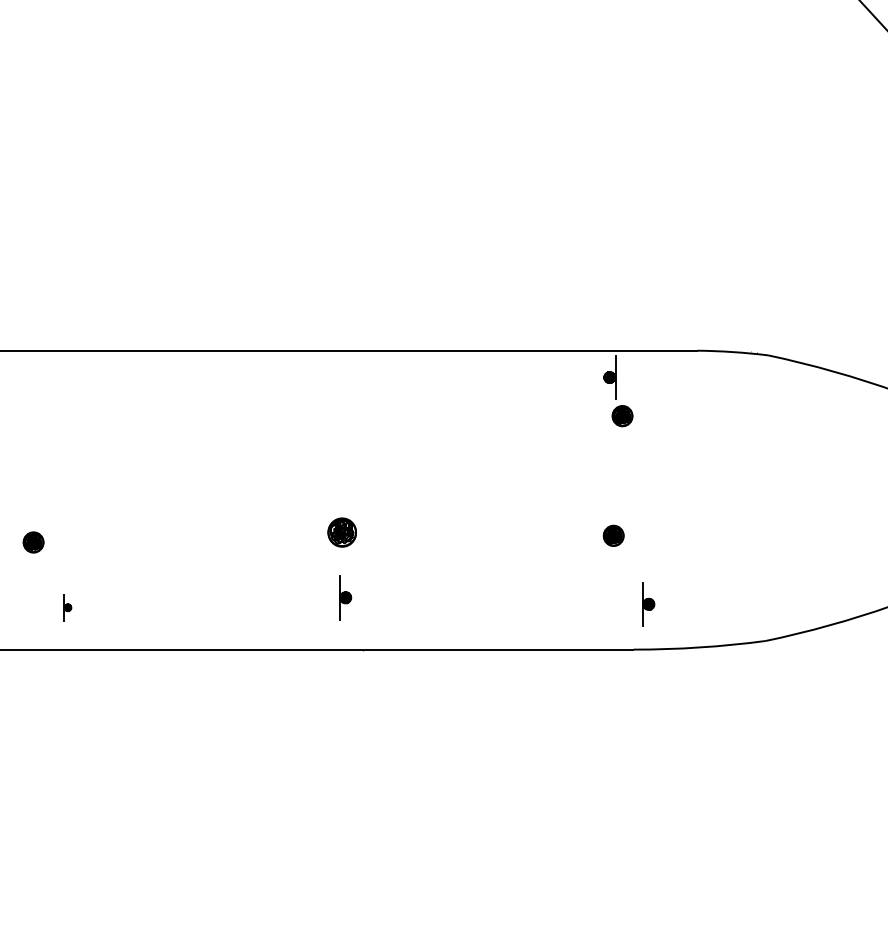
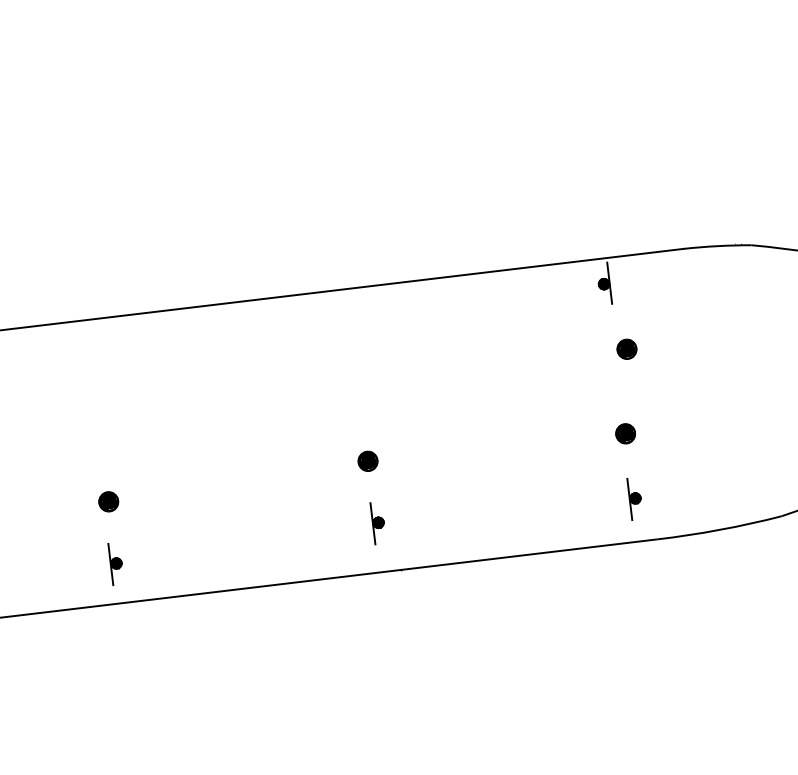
part: (622, 416) -> (626, 349), moved
part: (342, 532) -> (368, 461), size x0.71
part: (33, 542) -> (108, 501), moved
part: (648, 604) -> (635, 498), moved
part: (67, 607) -> (116, 563), size x1.67

